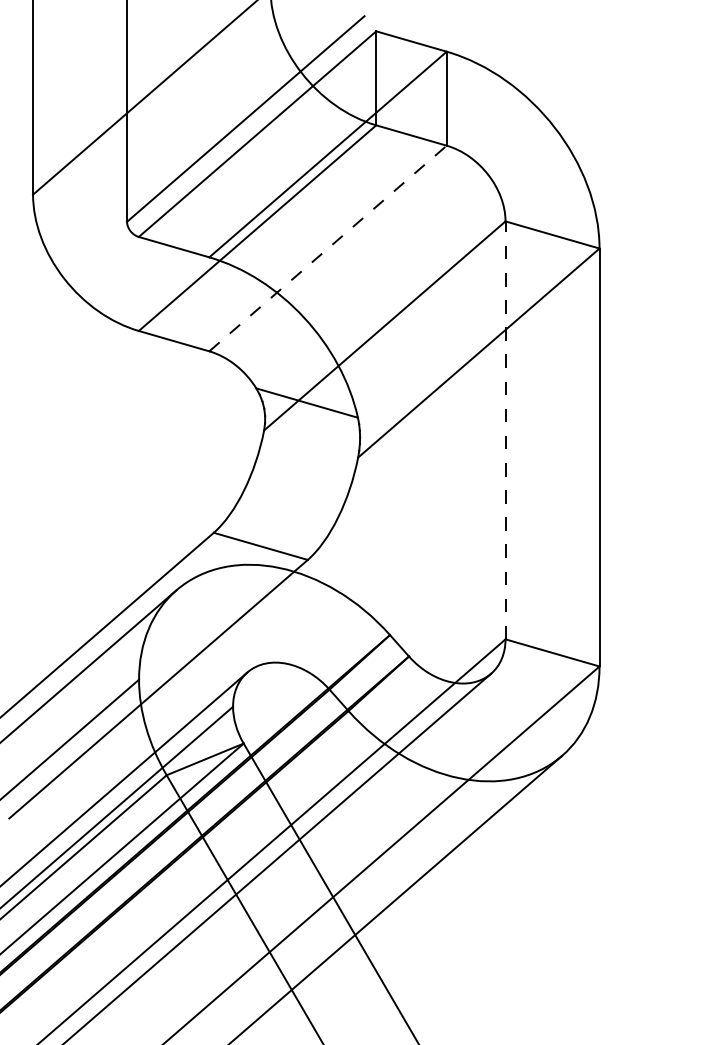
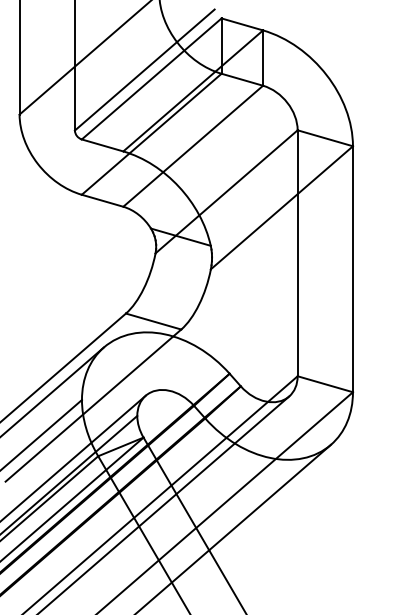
line: (328, 247) -> (193, 145), dashed -> solid
line: (505, 430) -> (297, 253), dashed -> solid

